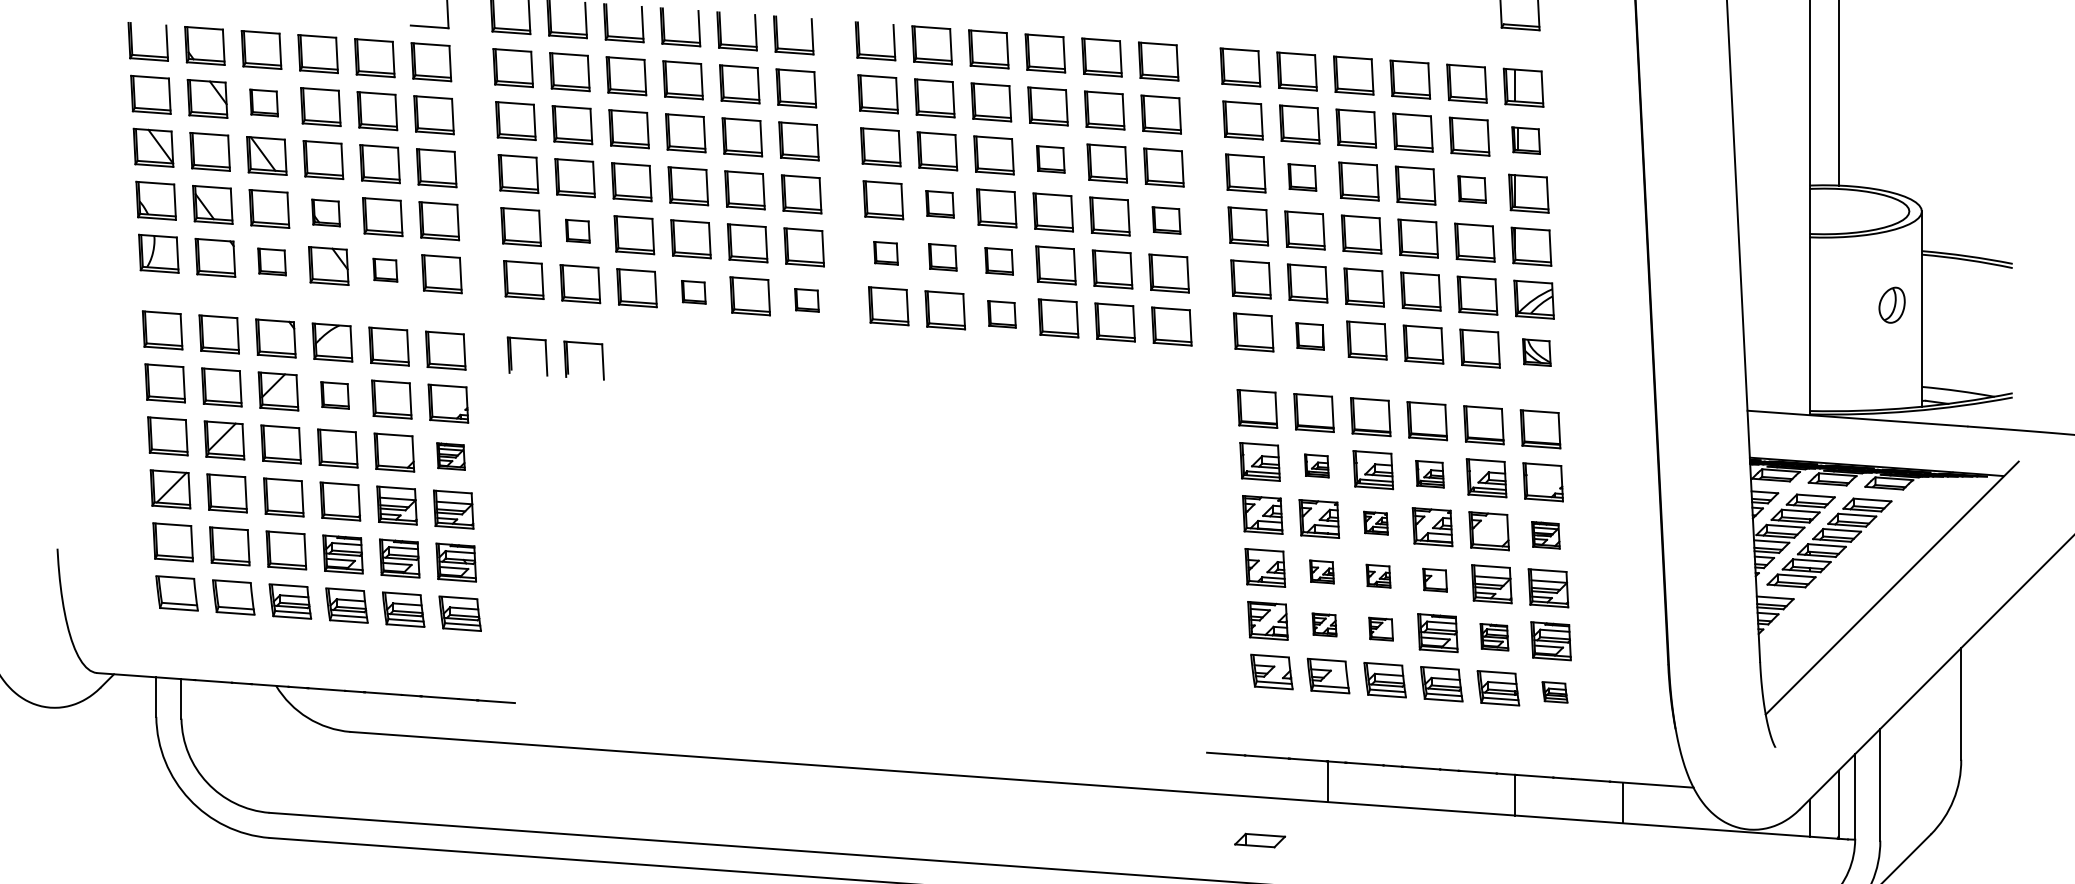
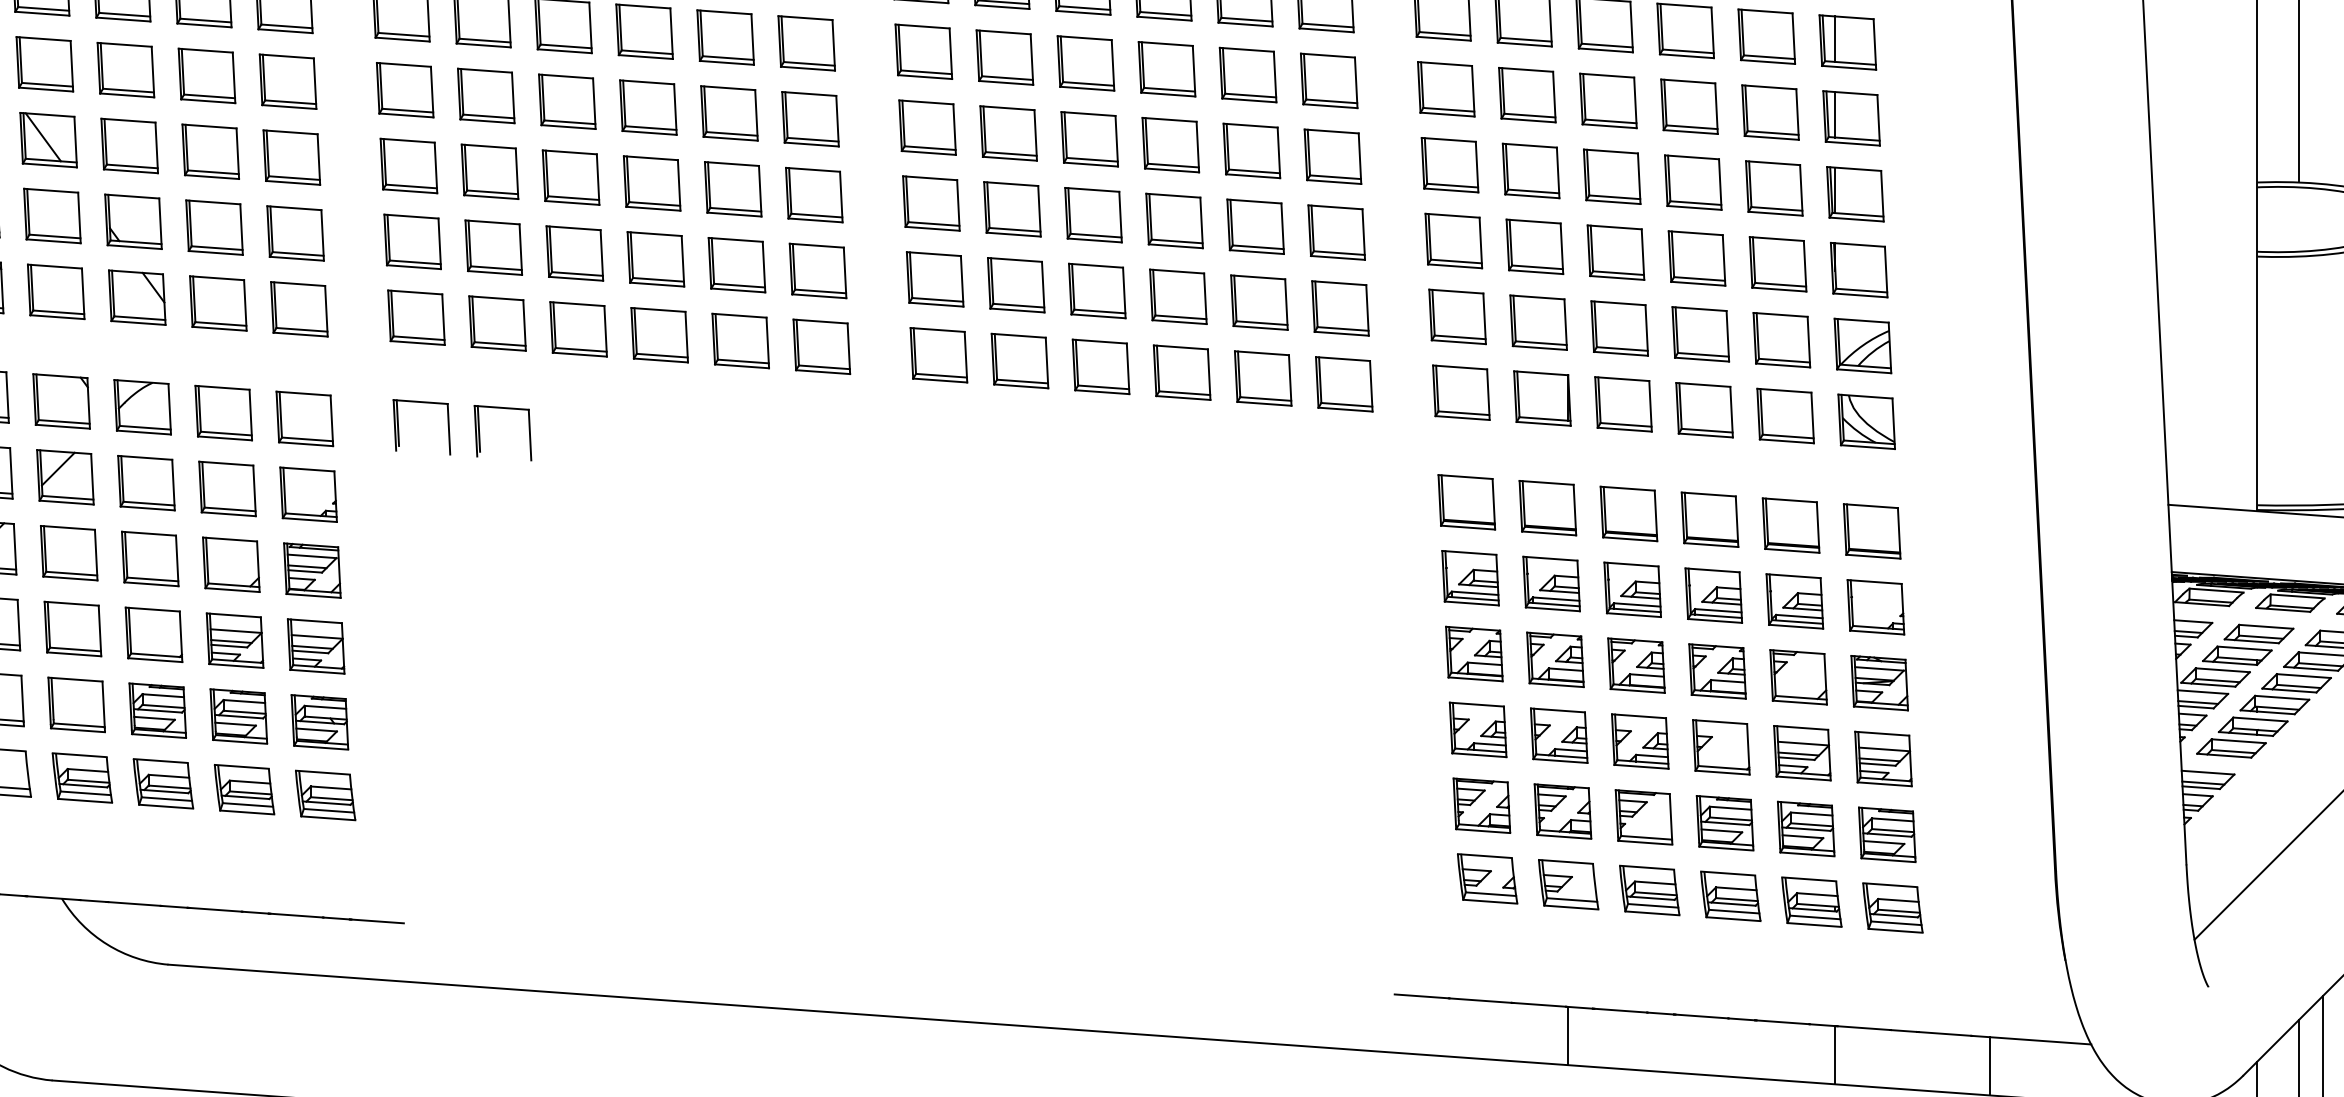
part: (263, 102) -> (43, 63), size x1.43
part: (1525, 140) -> (1850, 117), size x1.43
part: (1050, 159) -> (1170, 145), size x1.43
part: (1302, 177) -> (1531, 170), size x1.43
part: (1471, 189) -> (1773, 188), size x1.43
part: (939, 204) -> (1011, 209), size x1.43
part: (325, 212) -> (132, 221), size x1.43
part: (1166, 220) -> (1336, 232), size x1.43
part: (577, 231) -> (493, 248), size x1.67
part: (885, 253) -> (934, 279), size x1.67
part: (942, 257) -> (1015, 285), size x1.43
part: (271, 261) -> (55, 291), size x1.43
part: (998, 261) -> (1096, 291), size x1.43
part: (385, 270) -> (218, 304), size x1.67
part: (693, 292) -> (659, 335), size x1.67
part: (806, 300) -> (821, 347), size x1.67
part: (1001, 314) -> (1100, 367), size x1.43
part: (1309, 336) -> (1541, 398), size x1.43
part: (1536, 352) -> (1866, 421), size x1.43
part: (334, 395) -> (145, 483), size x1.43
part: (450, 456) -> (311, 570), size x1.43
part: (1316, 465) -> (1551, 583), size x1.67
part: (1429, 474) -> (1713, 596), size x1.43
part: (1375, 523) -> (1635, 666), size x1.67
part: (1545, 535) -> (1879, 683), size x1.43
part: (1321, 571) -> (1558, 734), size x1.67
part: (1378, 576) -> (1640, 742), size x1.67
part: (1434, 580) -> (1720, 747), size x1.67
part: (1324, 624) -> (1562, 810), size x1.67
part: (1380, 629) -> (1642, 818), size x1.67
part: (1494, 637) -> (1806, 829), size x1.43
part: (1554, 692) -> (1892, 908), size x1.67

